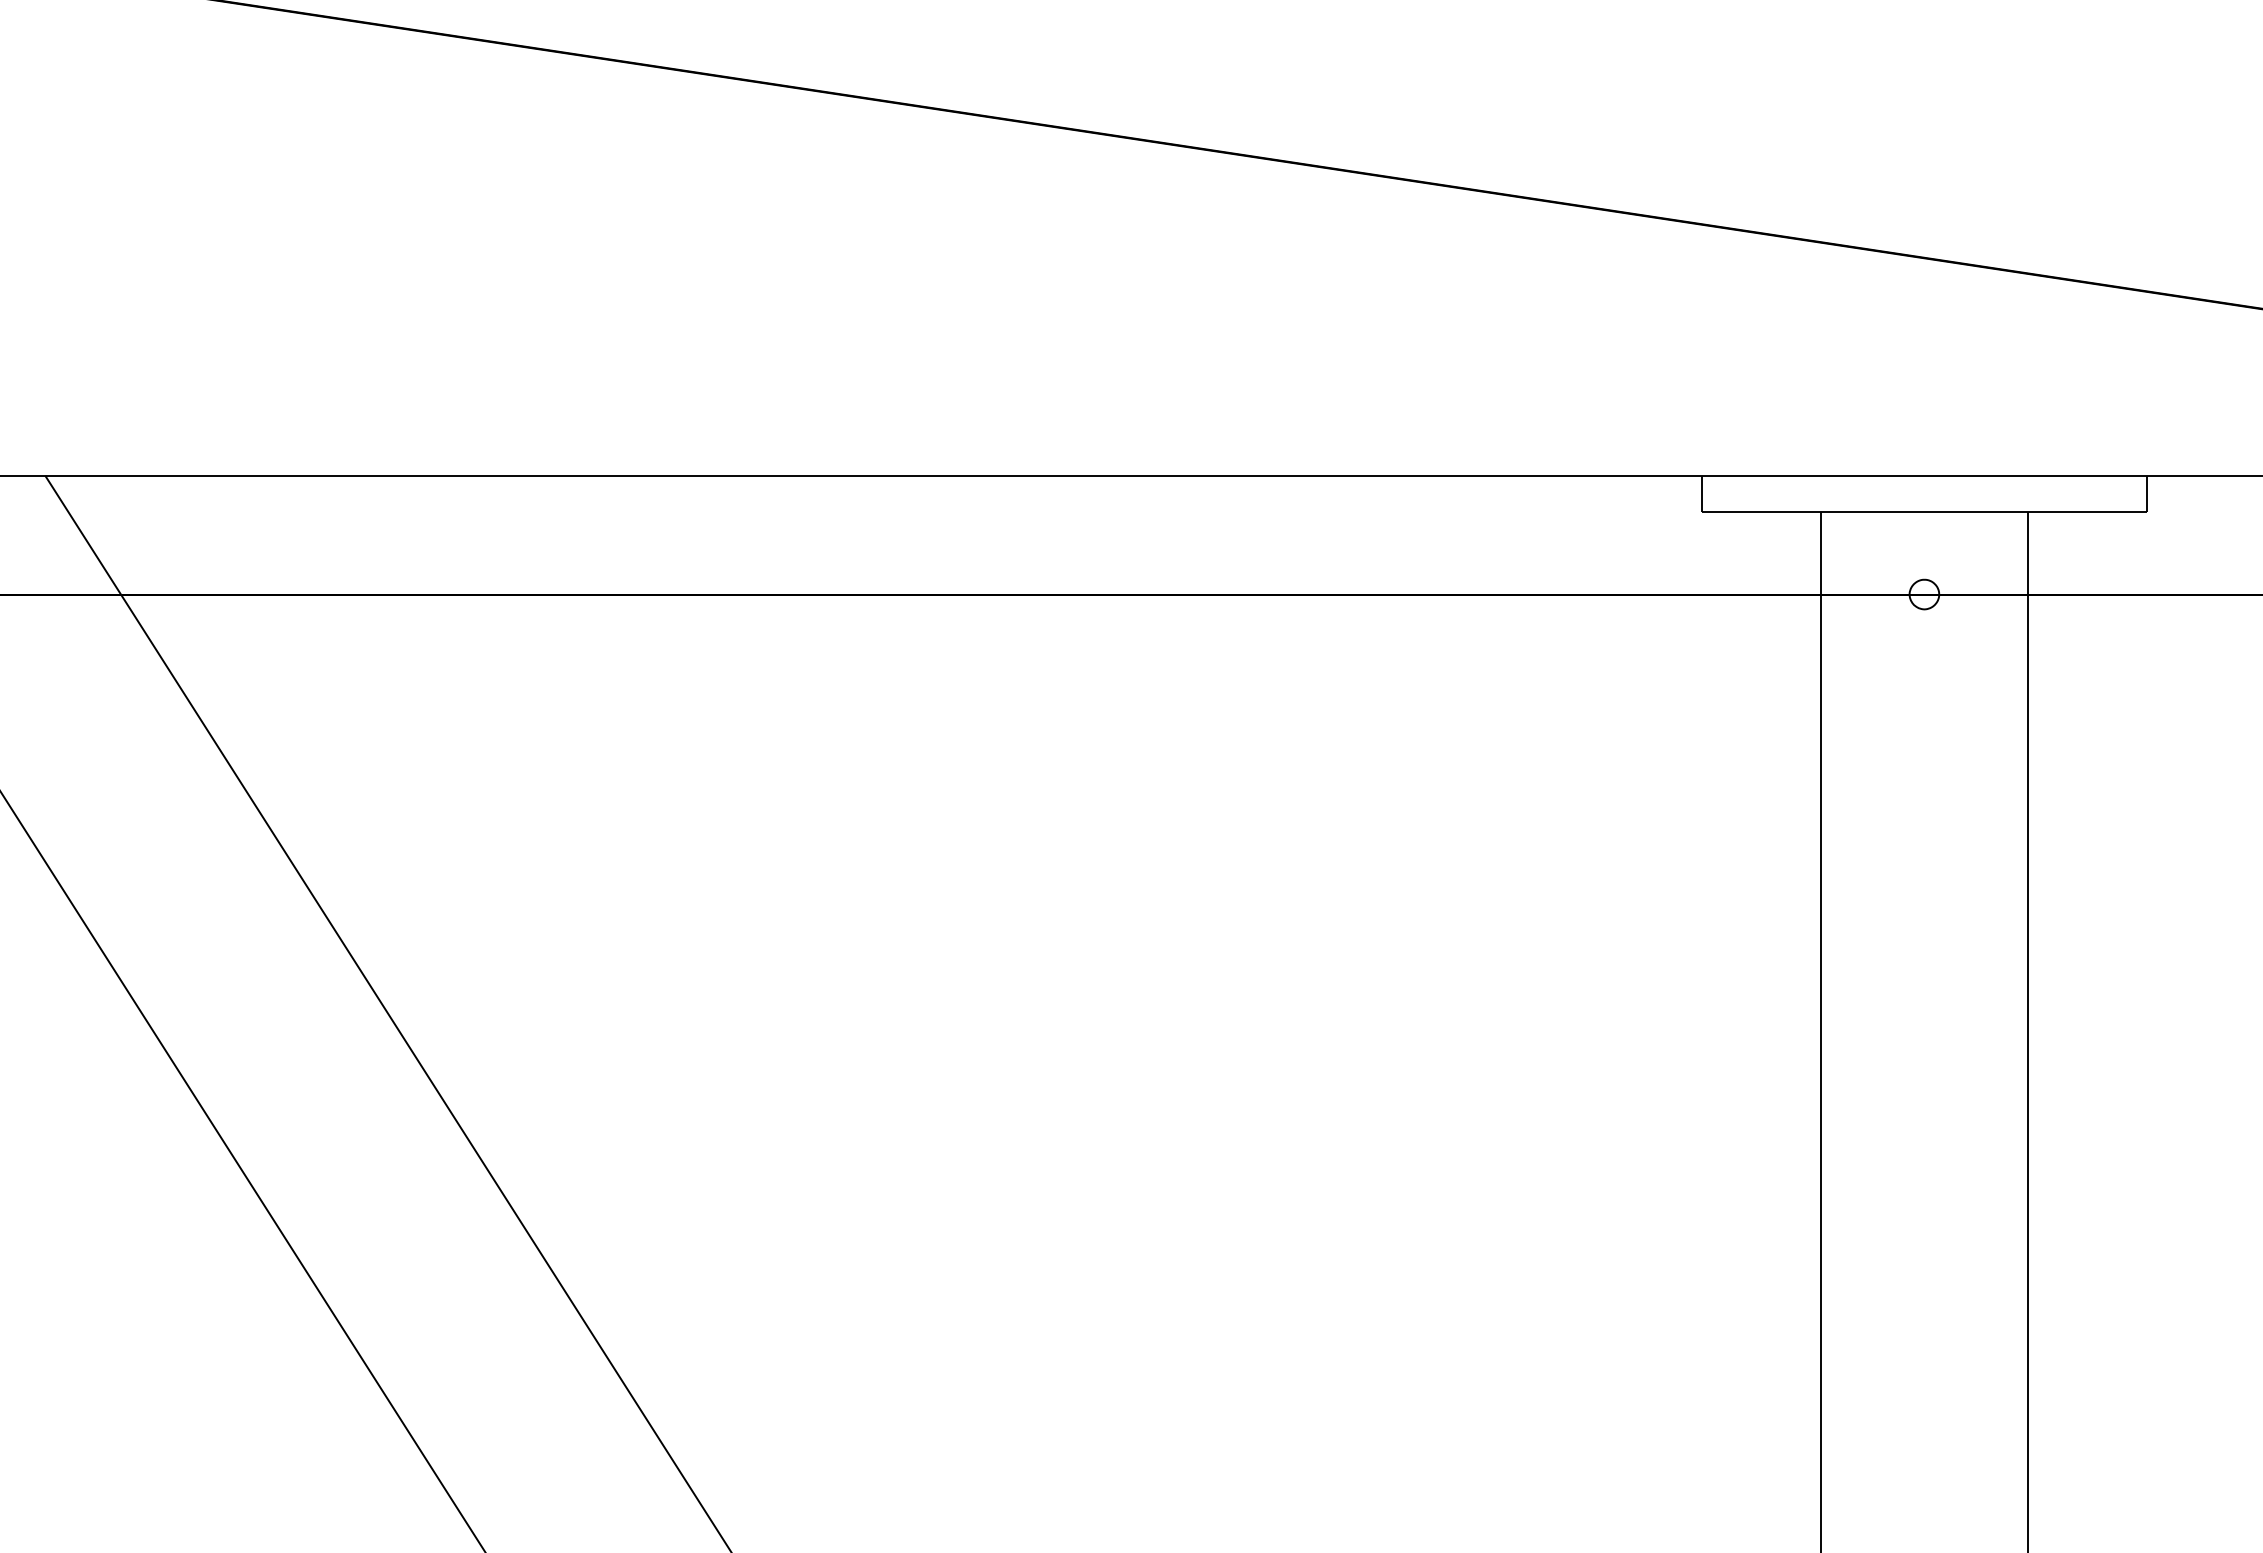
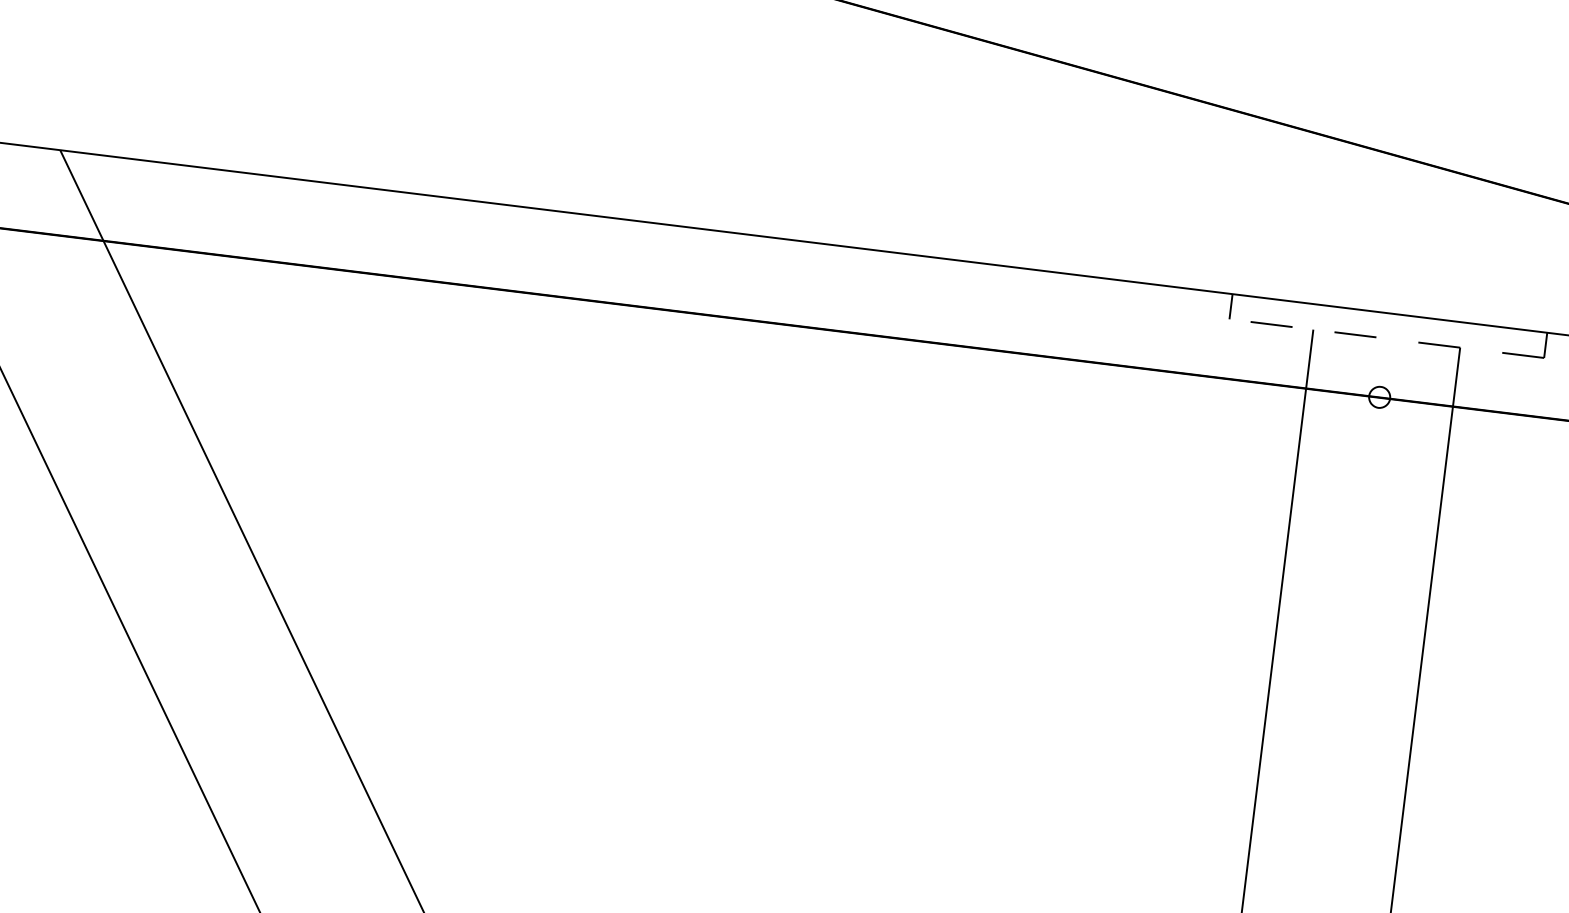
line: (1923, 511) -> (1386, 338), solid -> dashed

